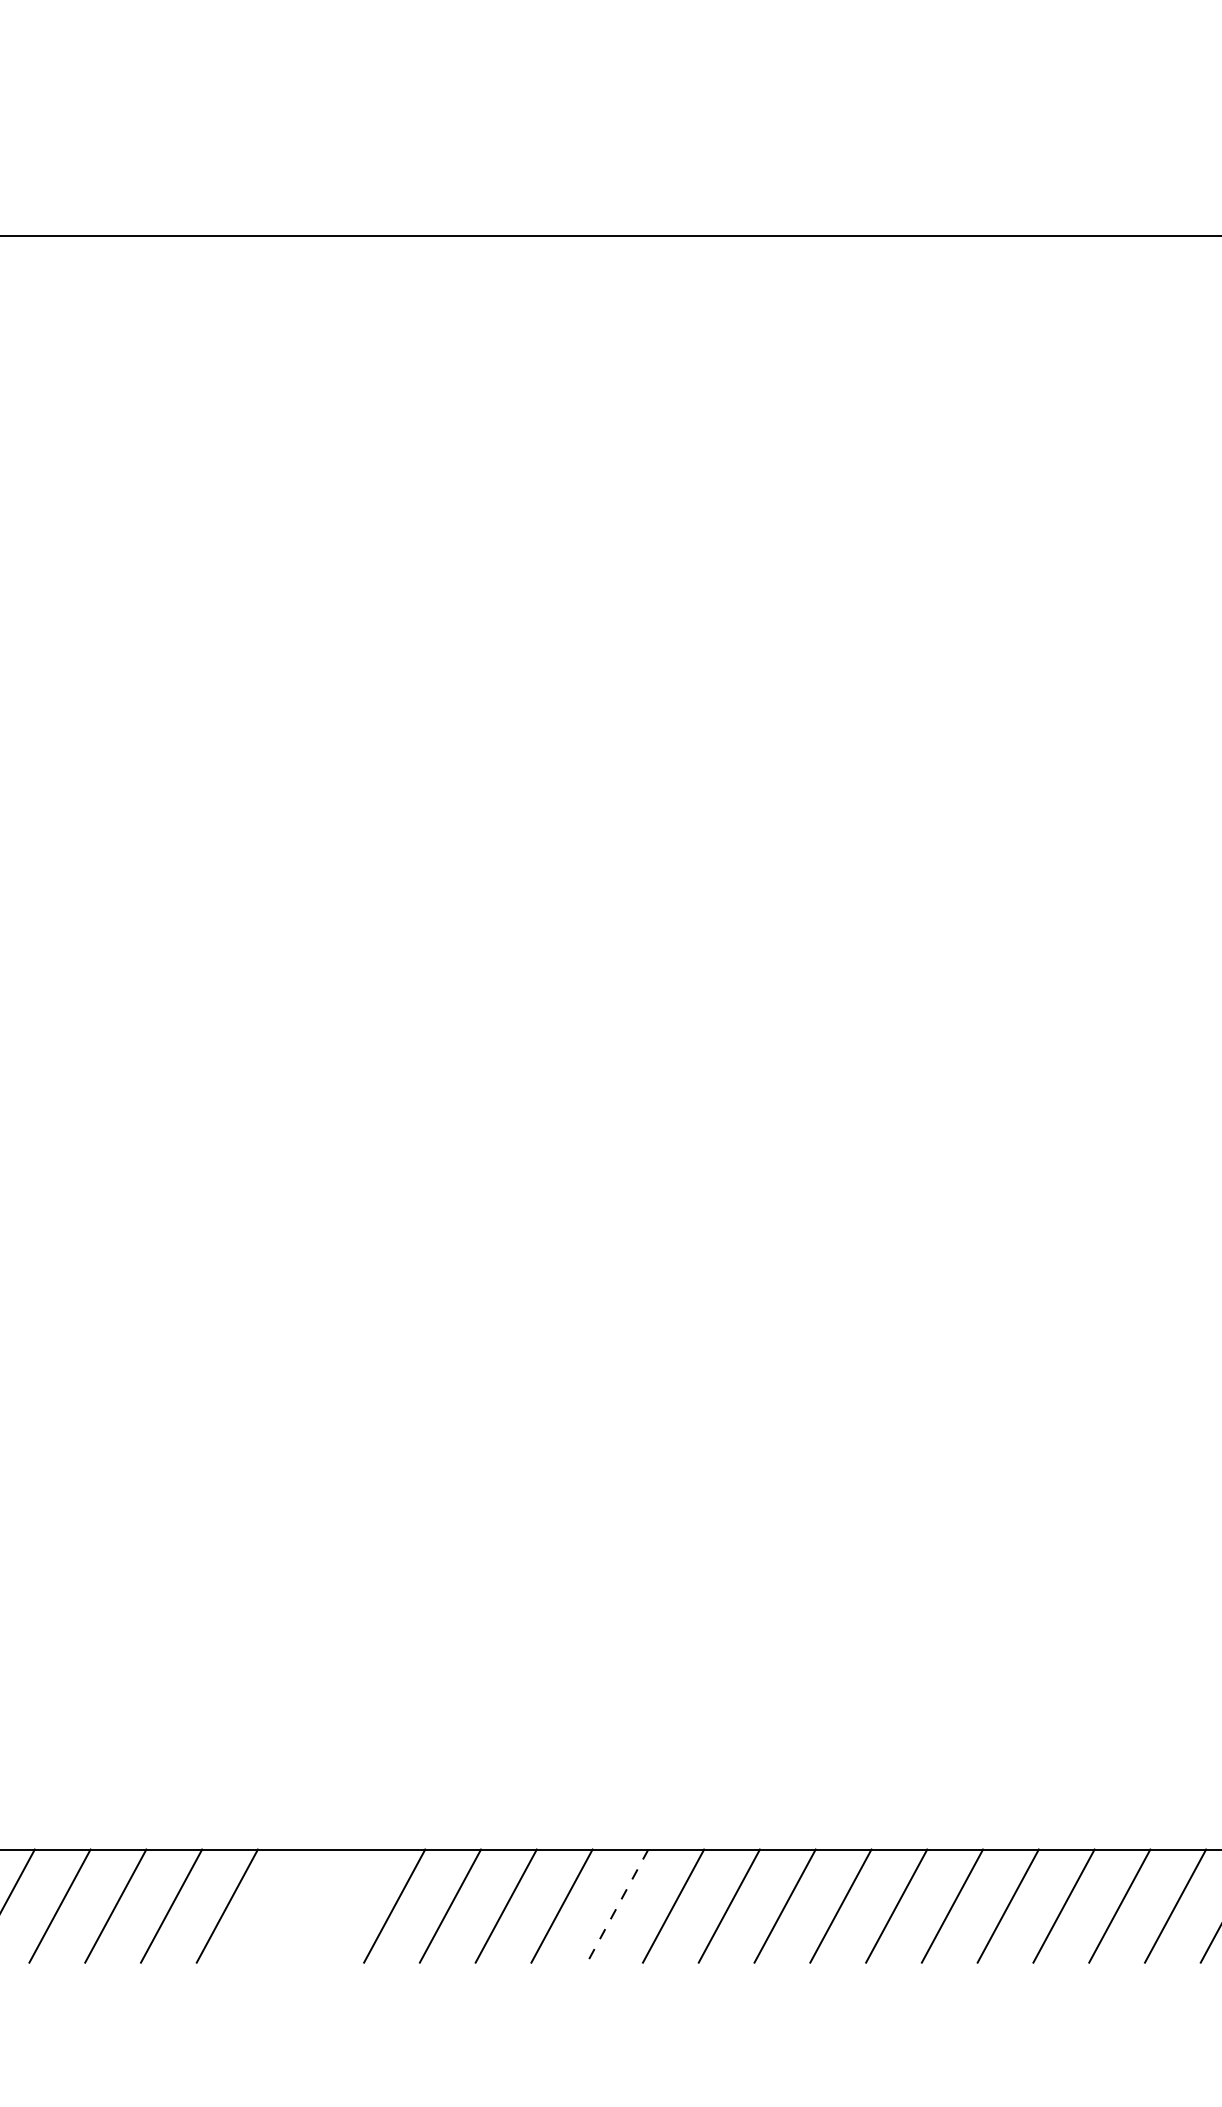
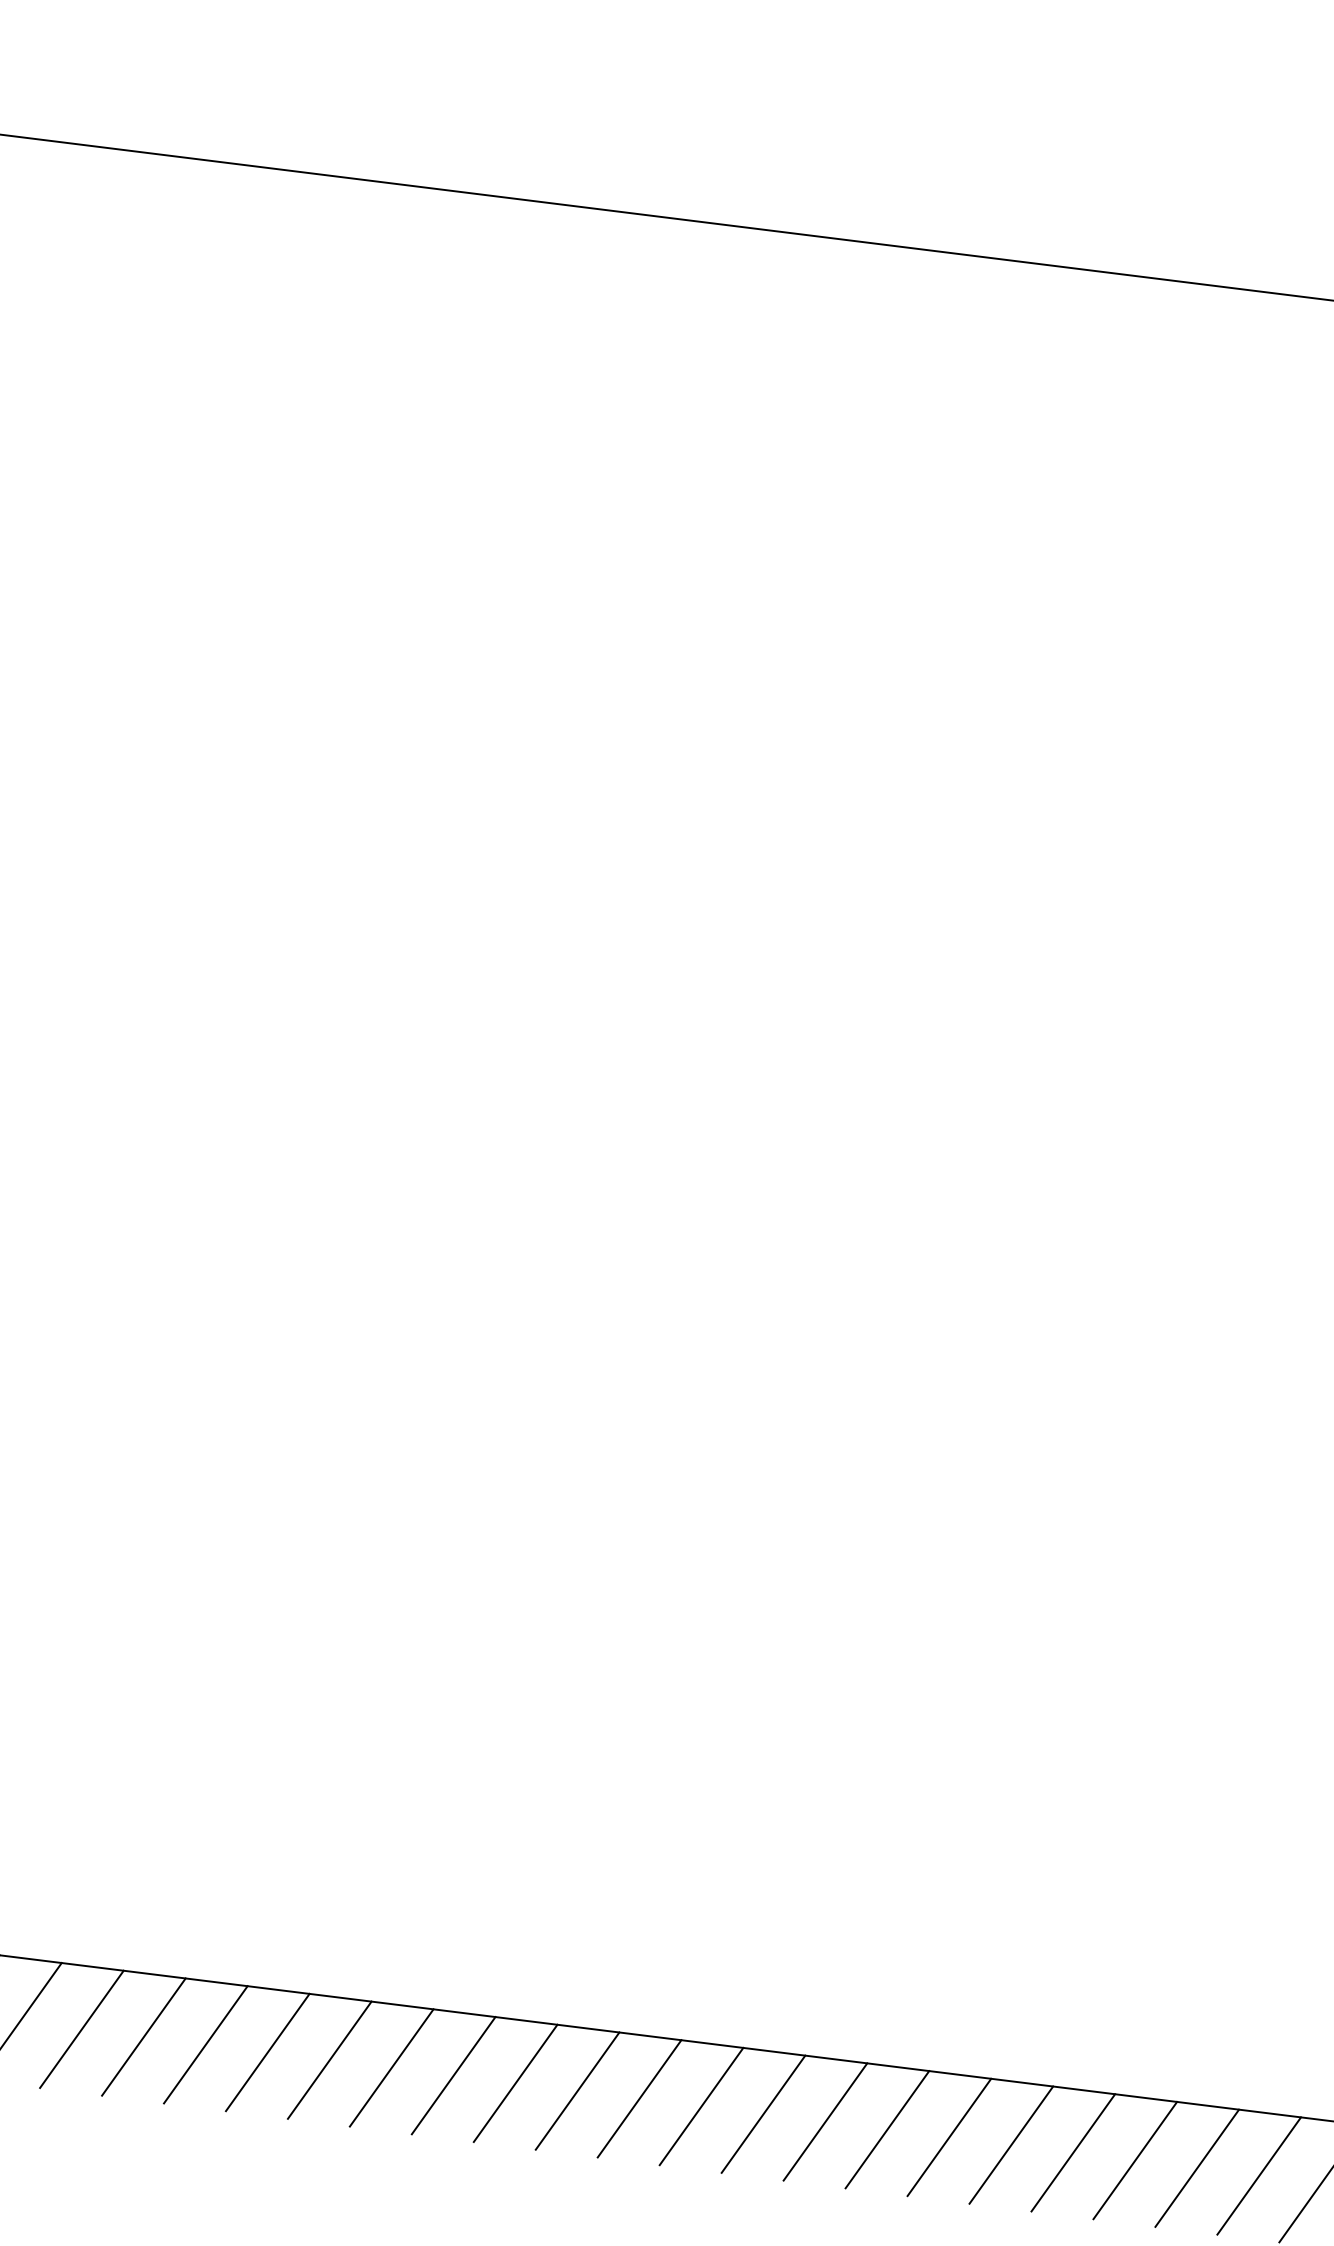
line: (282, 1905) -> (143, 2036), added
line: (338, 1905) -> (205, 2044), added
line: (617, 1906) -> (515, 2083), dashed -> solid

